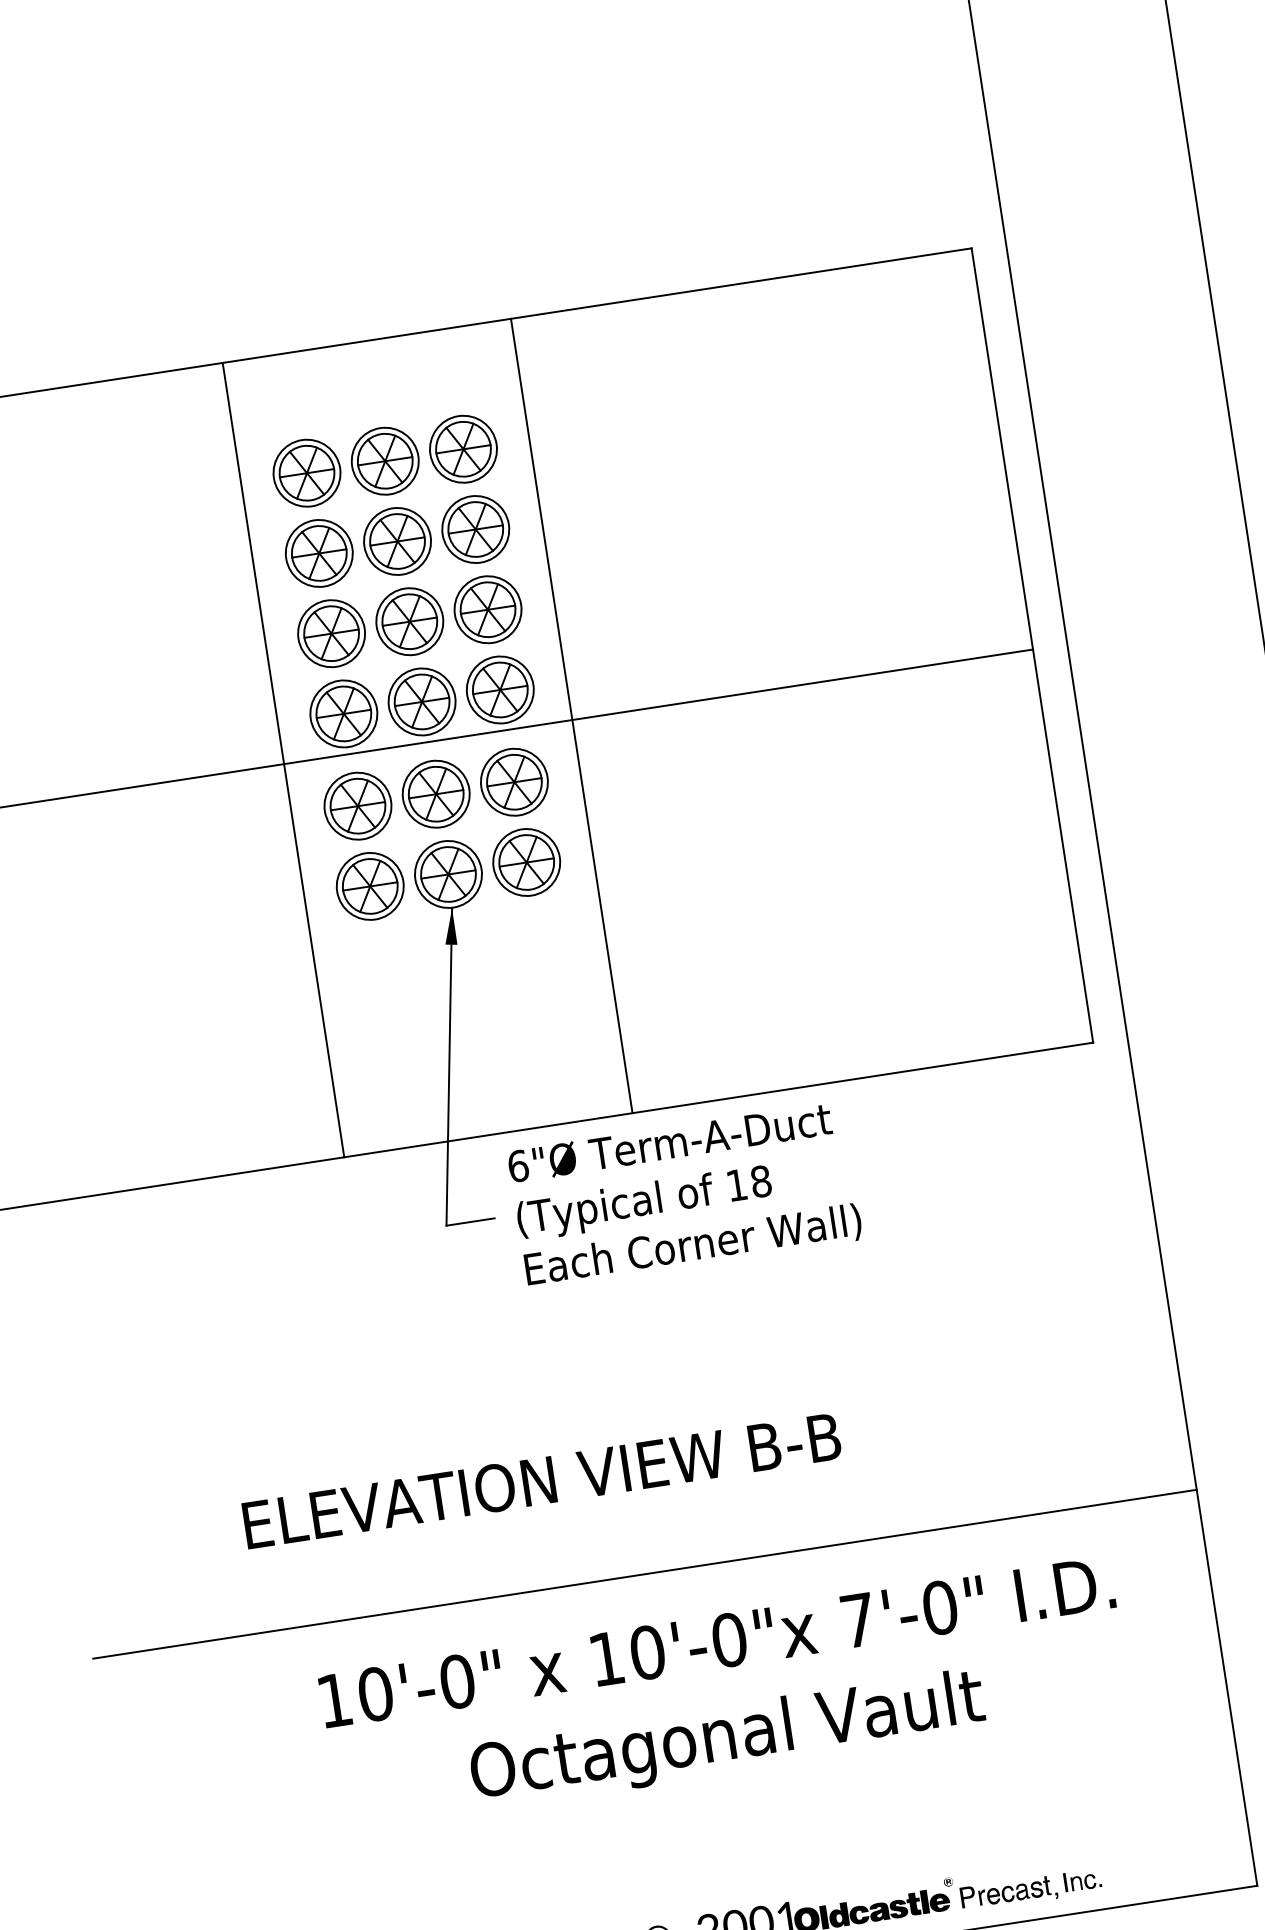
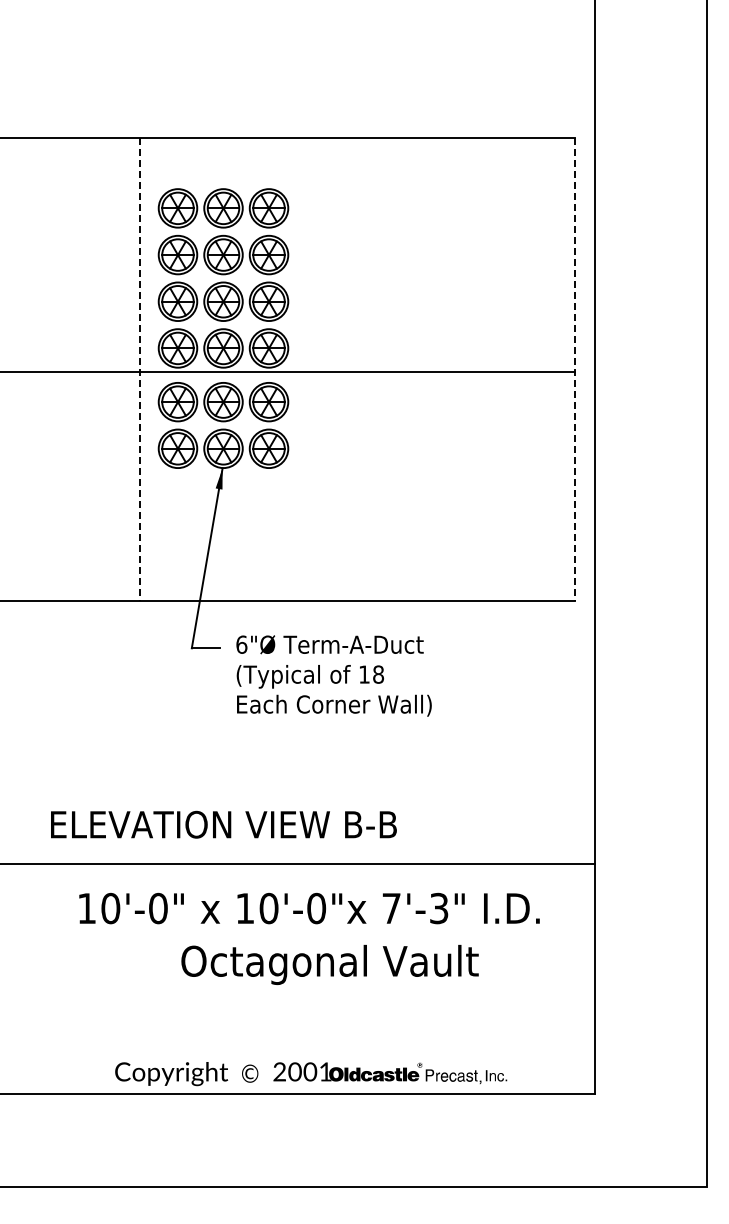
line: (1032, 645) -> (575, 369), solid -> dashed
line: (571, 716) -> (307, 369), removed
line: (283, 760) -> (139, 369), solid -> dashed
text: (683, 1194) -> (333, 675), moved
text: (541, 1480) -> (223, 824), moved
text: (938, 1607) -> (438, 908), 7'-0" -> 7'-3"
text: (726, 1738) -> (329, 964), moved

